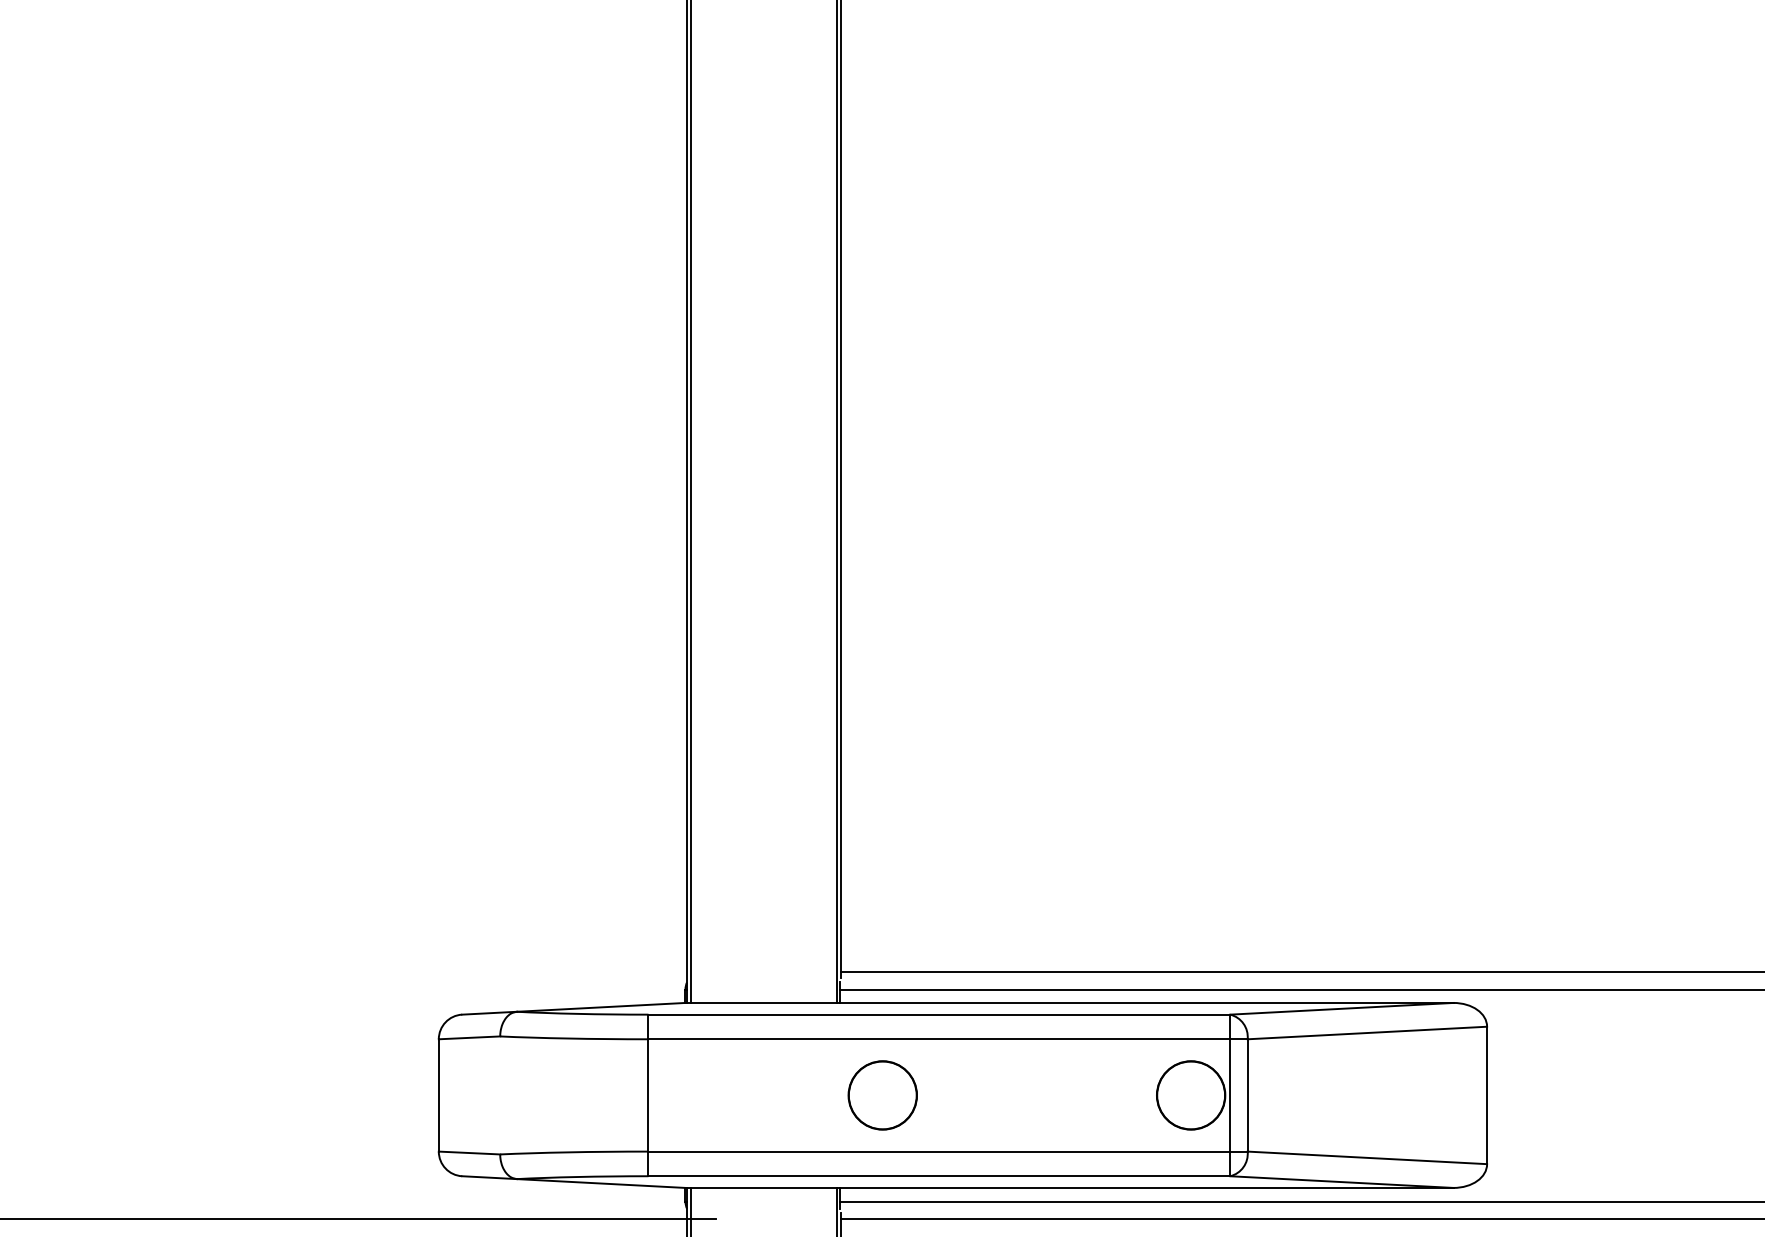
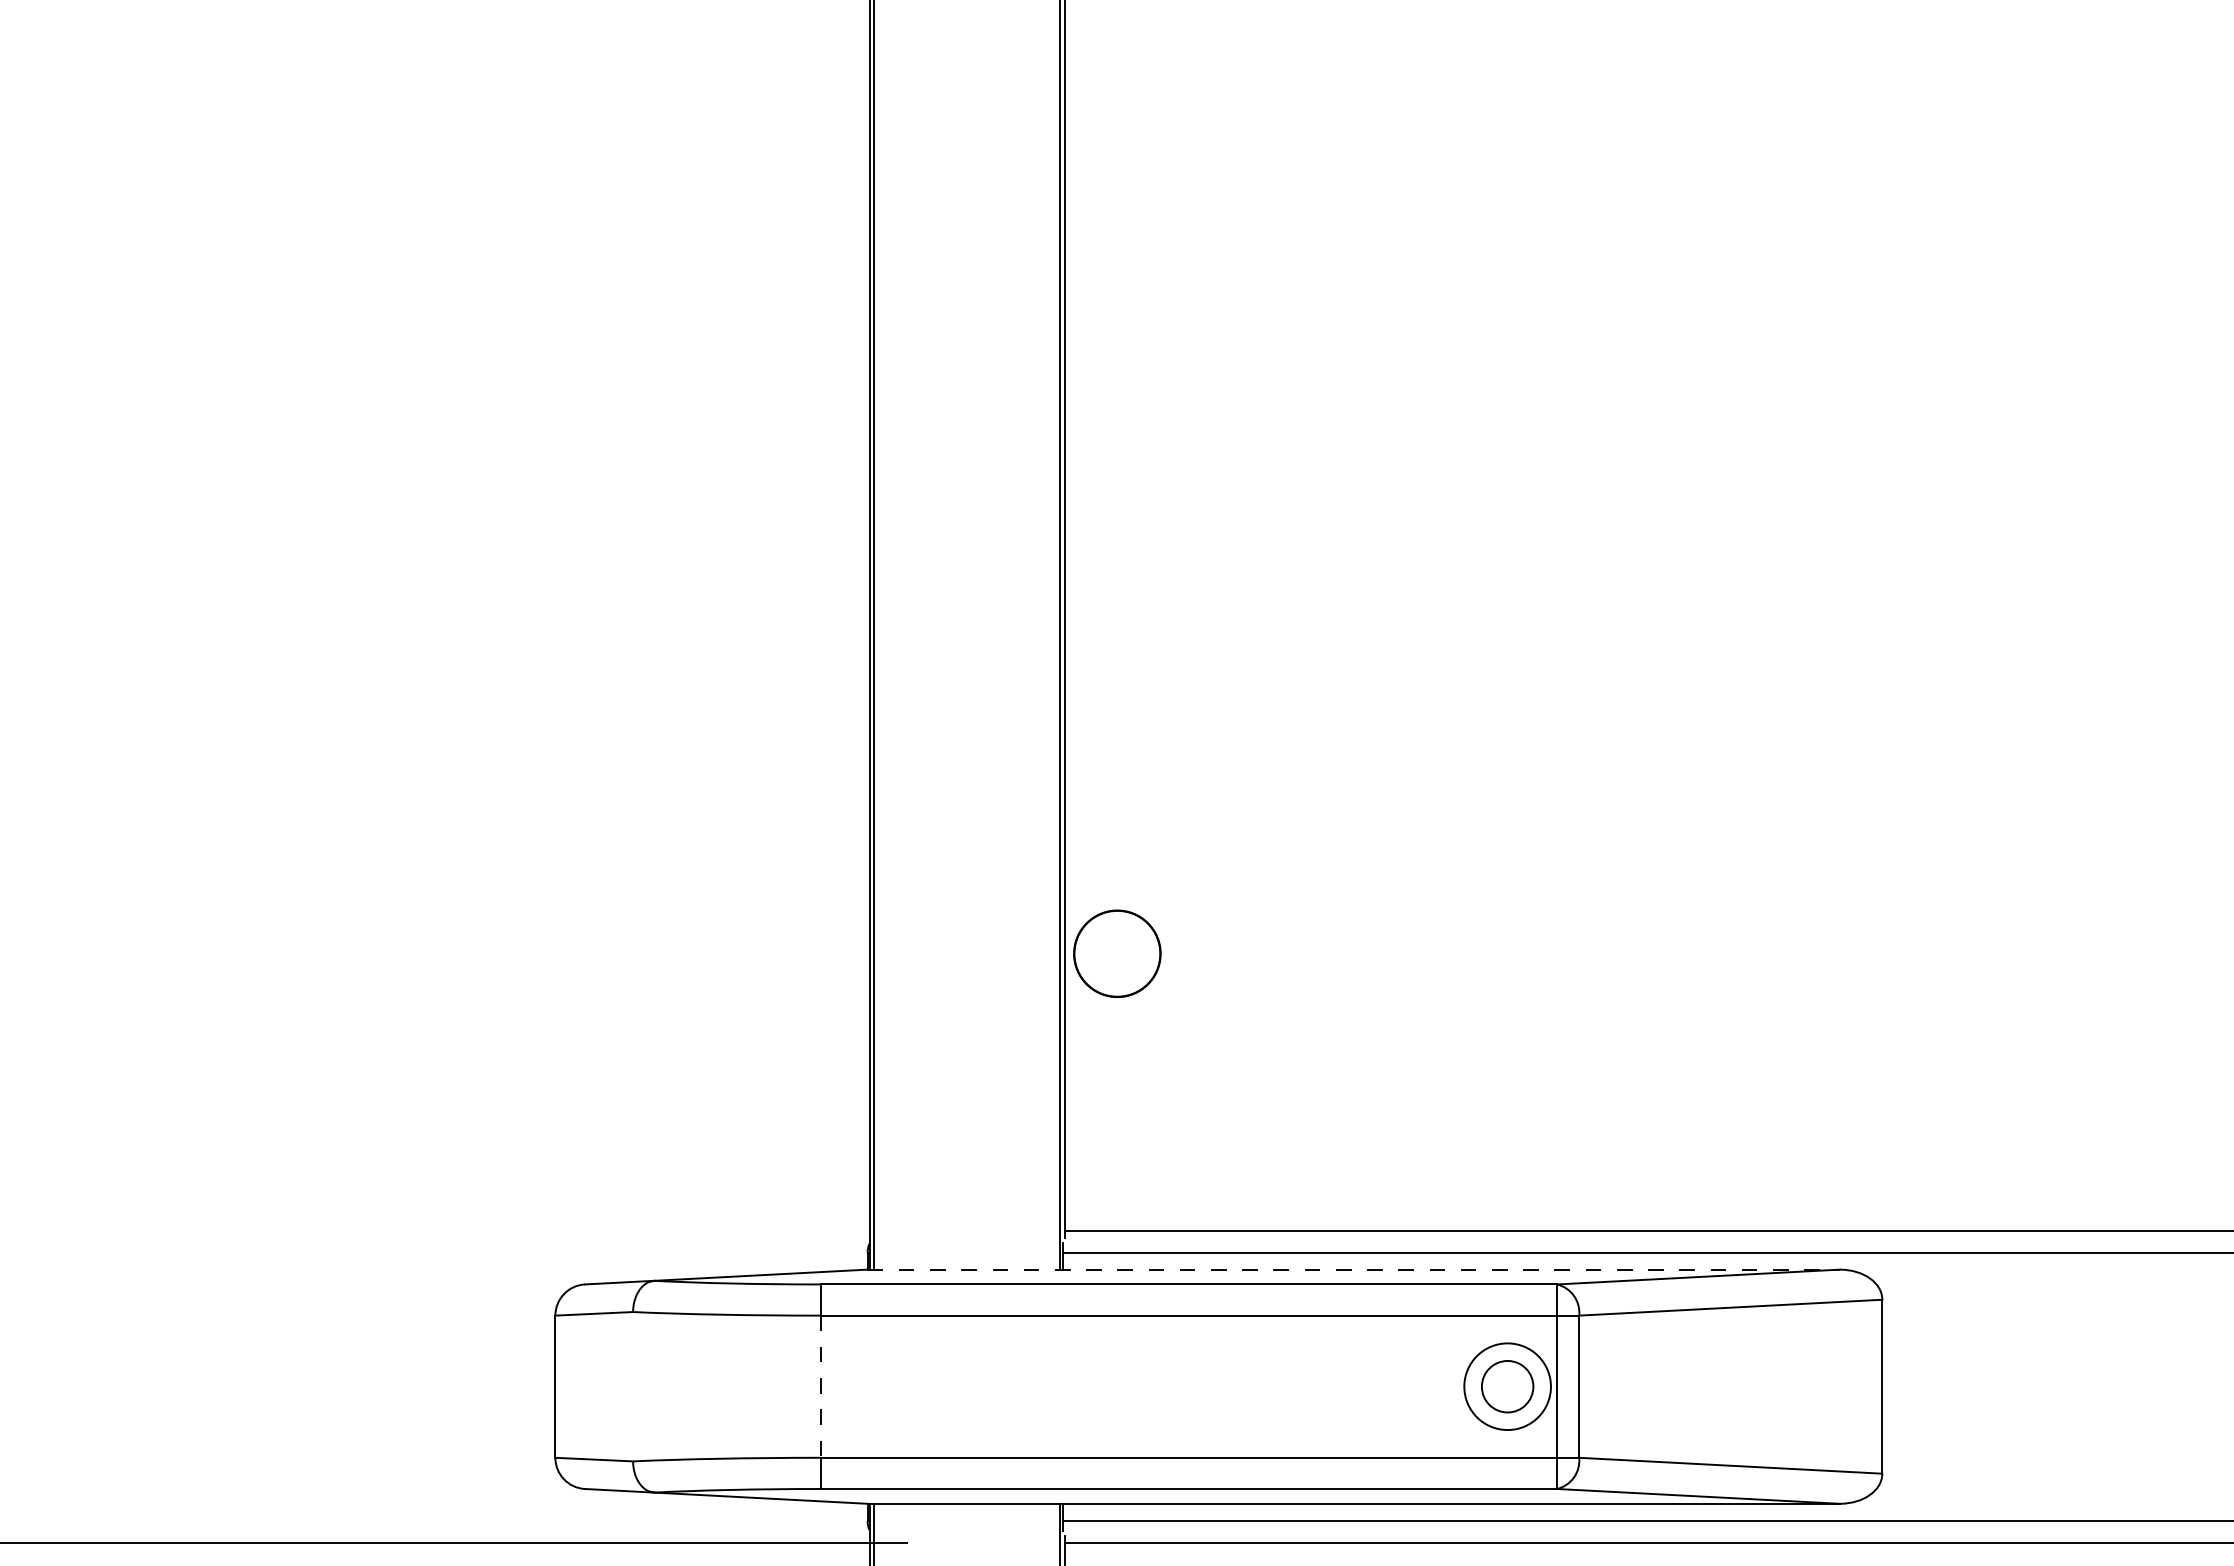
line: (1069, 1002) -> (1353, 1269), solid -> dashed
line: (648, 1095) -> (820, 1386), solid -> dashed
circle: (882, 1095) -> (1117, 953), moved
circle: (1191, 1095) -> (1508, 1386), size x0.6

